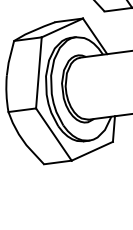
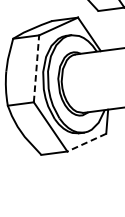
line: (38, 72) -> (36, 68), solid -> dashed
line: (92, 151) -> (86, 142), solid -> dashed

